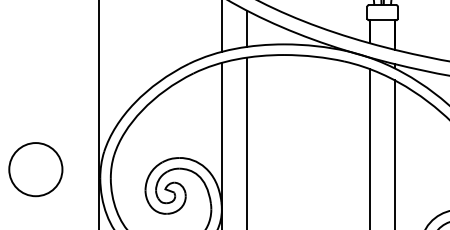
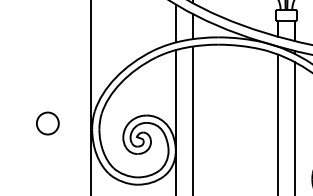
circle: (35, 169) -> (47, 123), size x0.6

